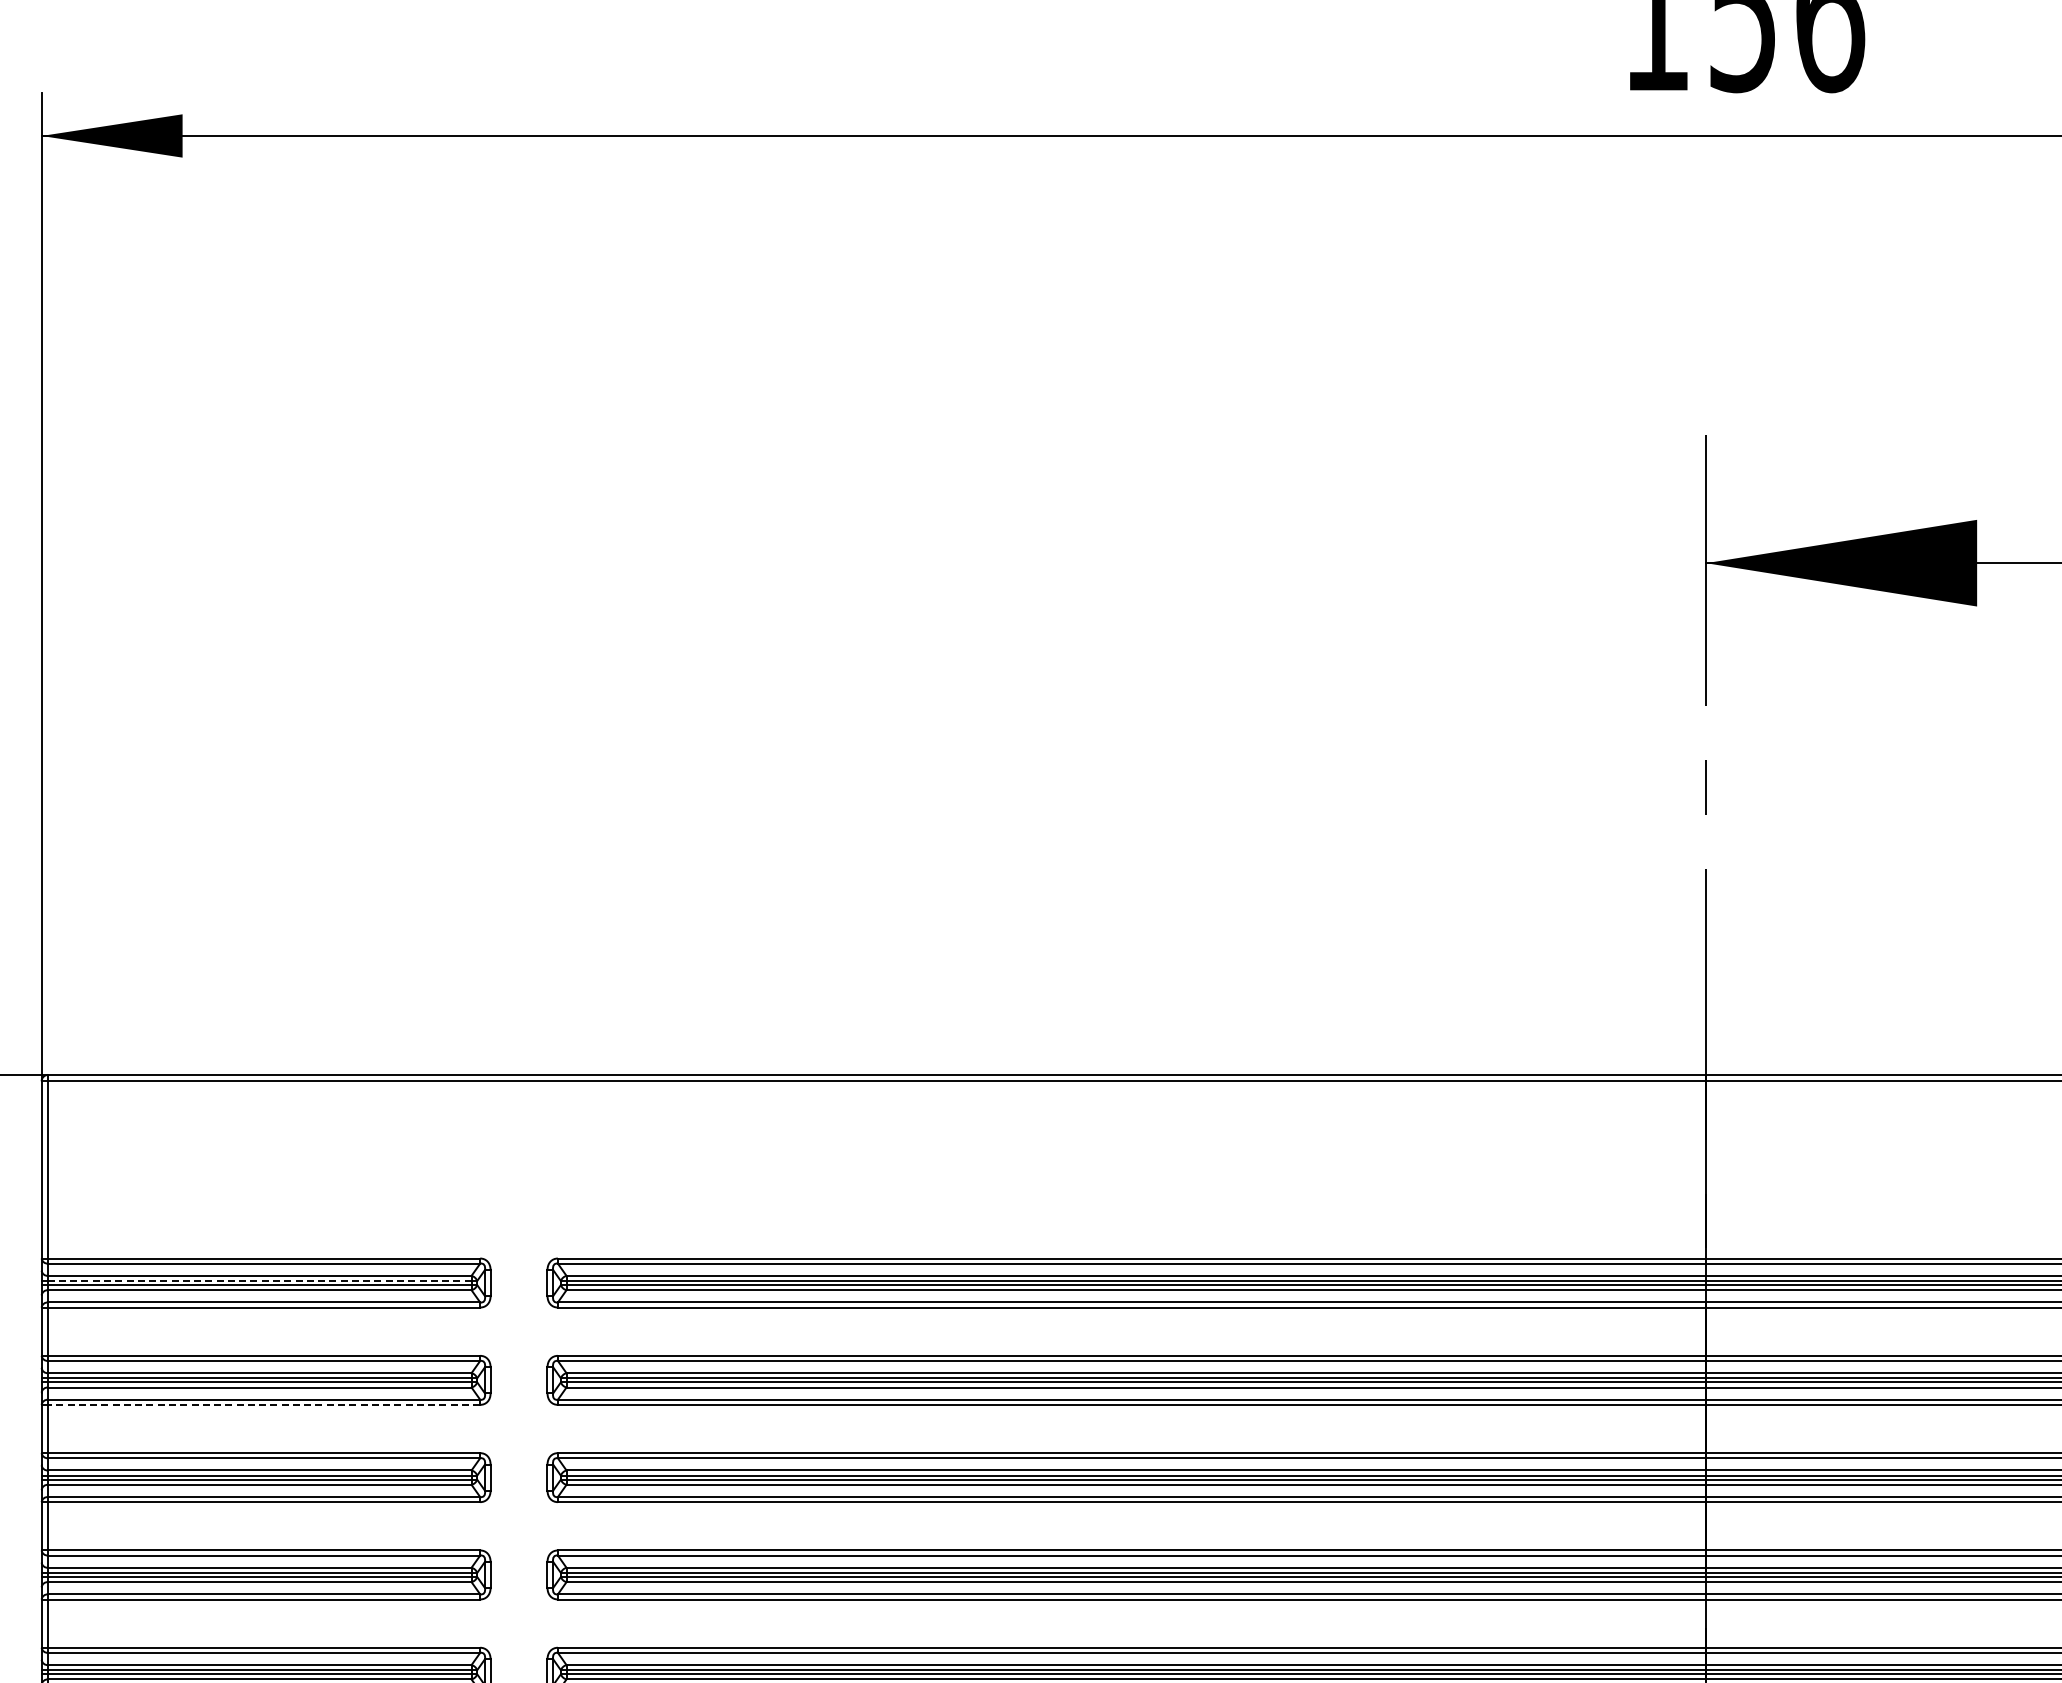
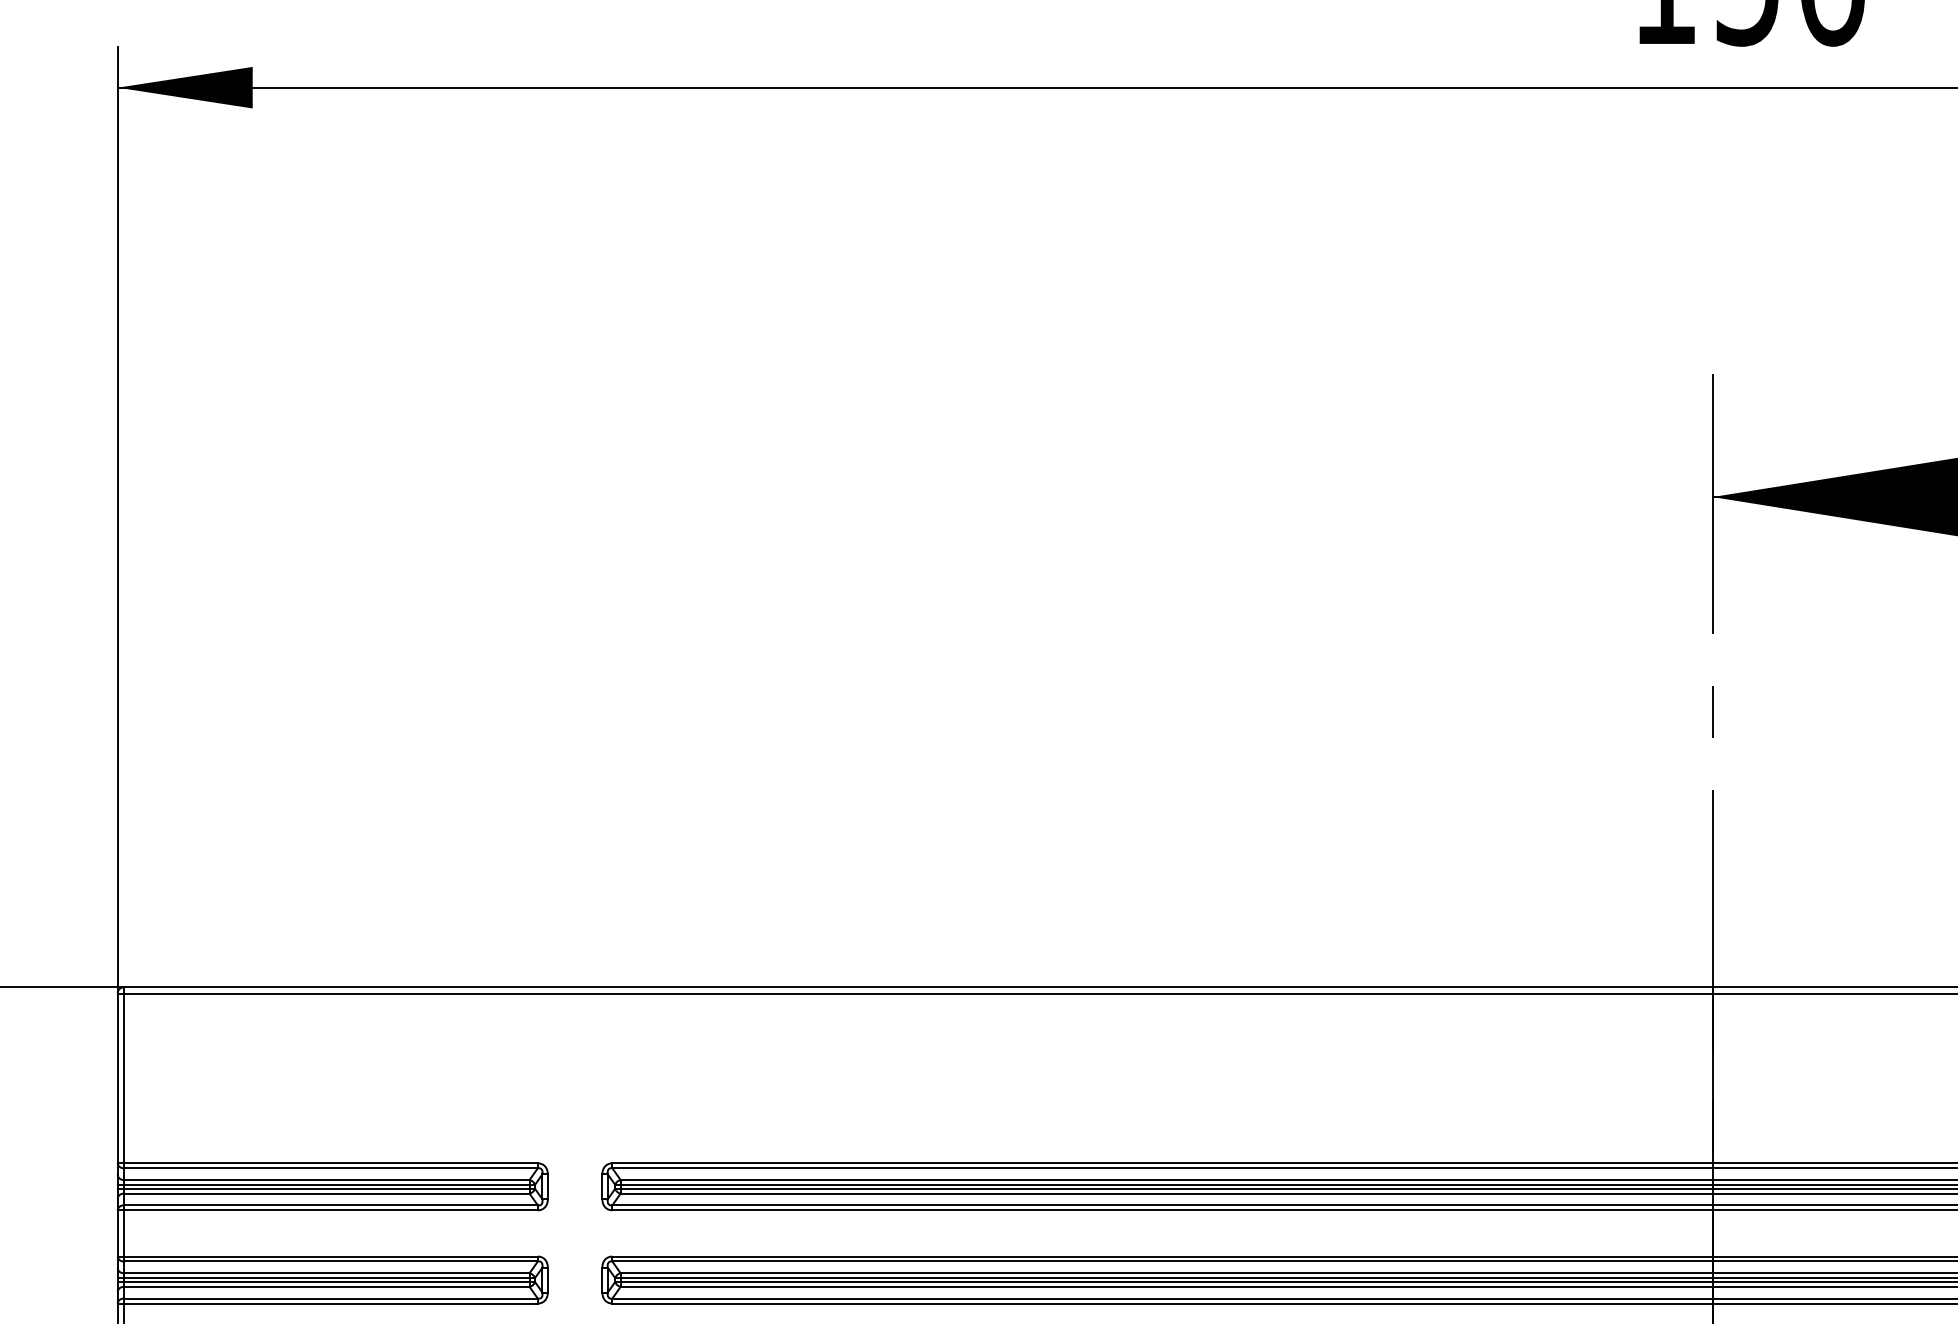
line: (259, 1280) -> (326, 1184), dashed -> solid
line: (263, 1404) -> (330, 1303), dashed -> solid

